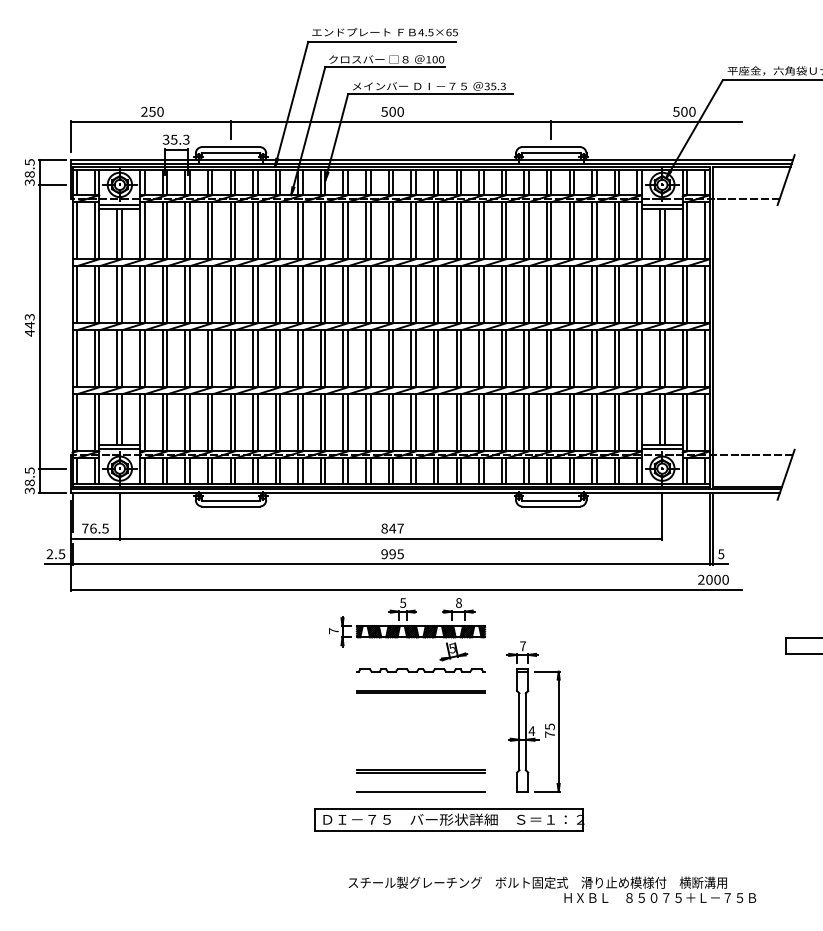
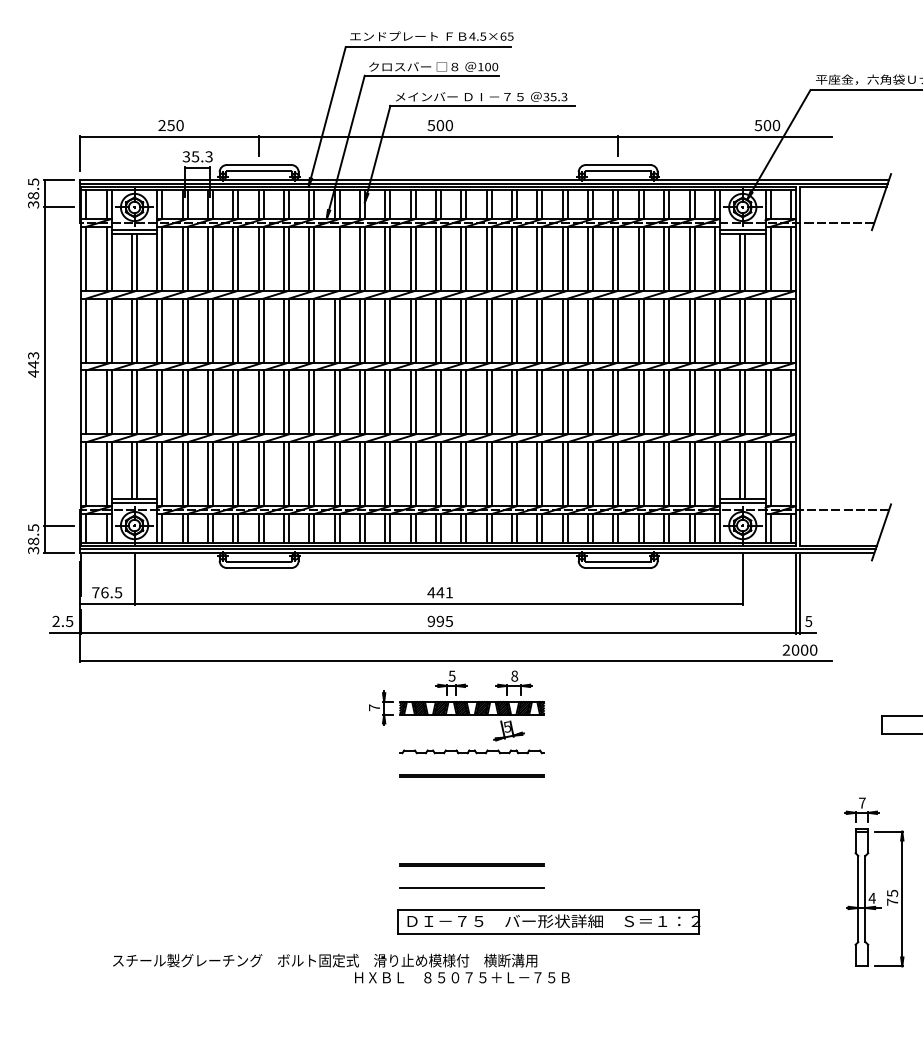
line: (298, 230) -> (334, 258), removed
text: (392, 528) -> (440, 592), 847 -> 441
part: (526, 716) -> (866, 881), moved
part: (449, 819) -> (548, 921), moved
text: (552, 889) -> (341, 968), moved

